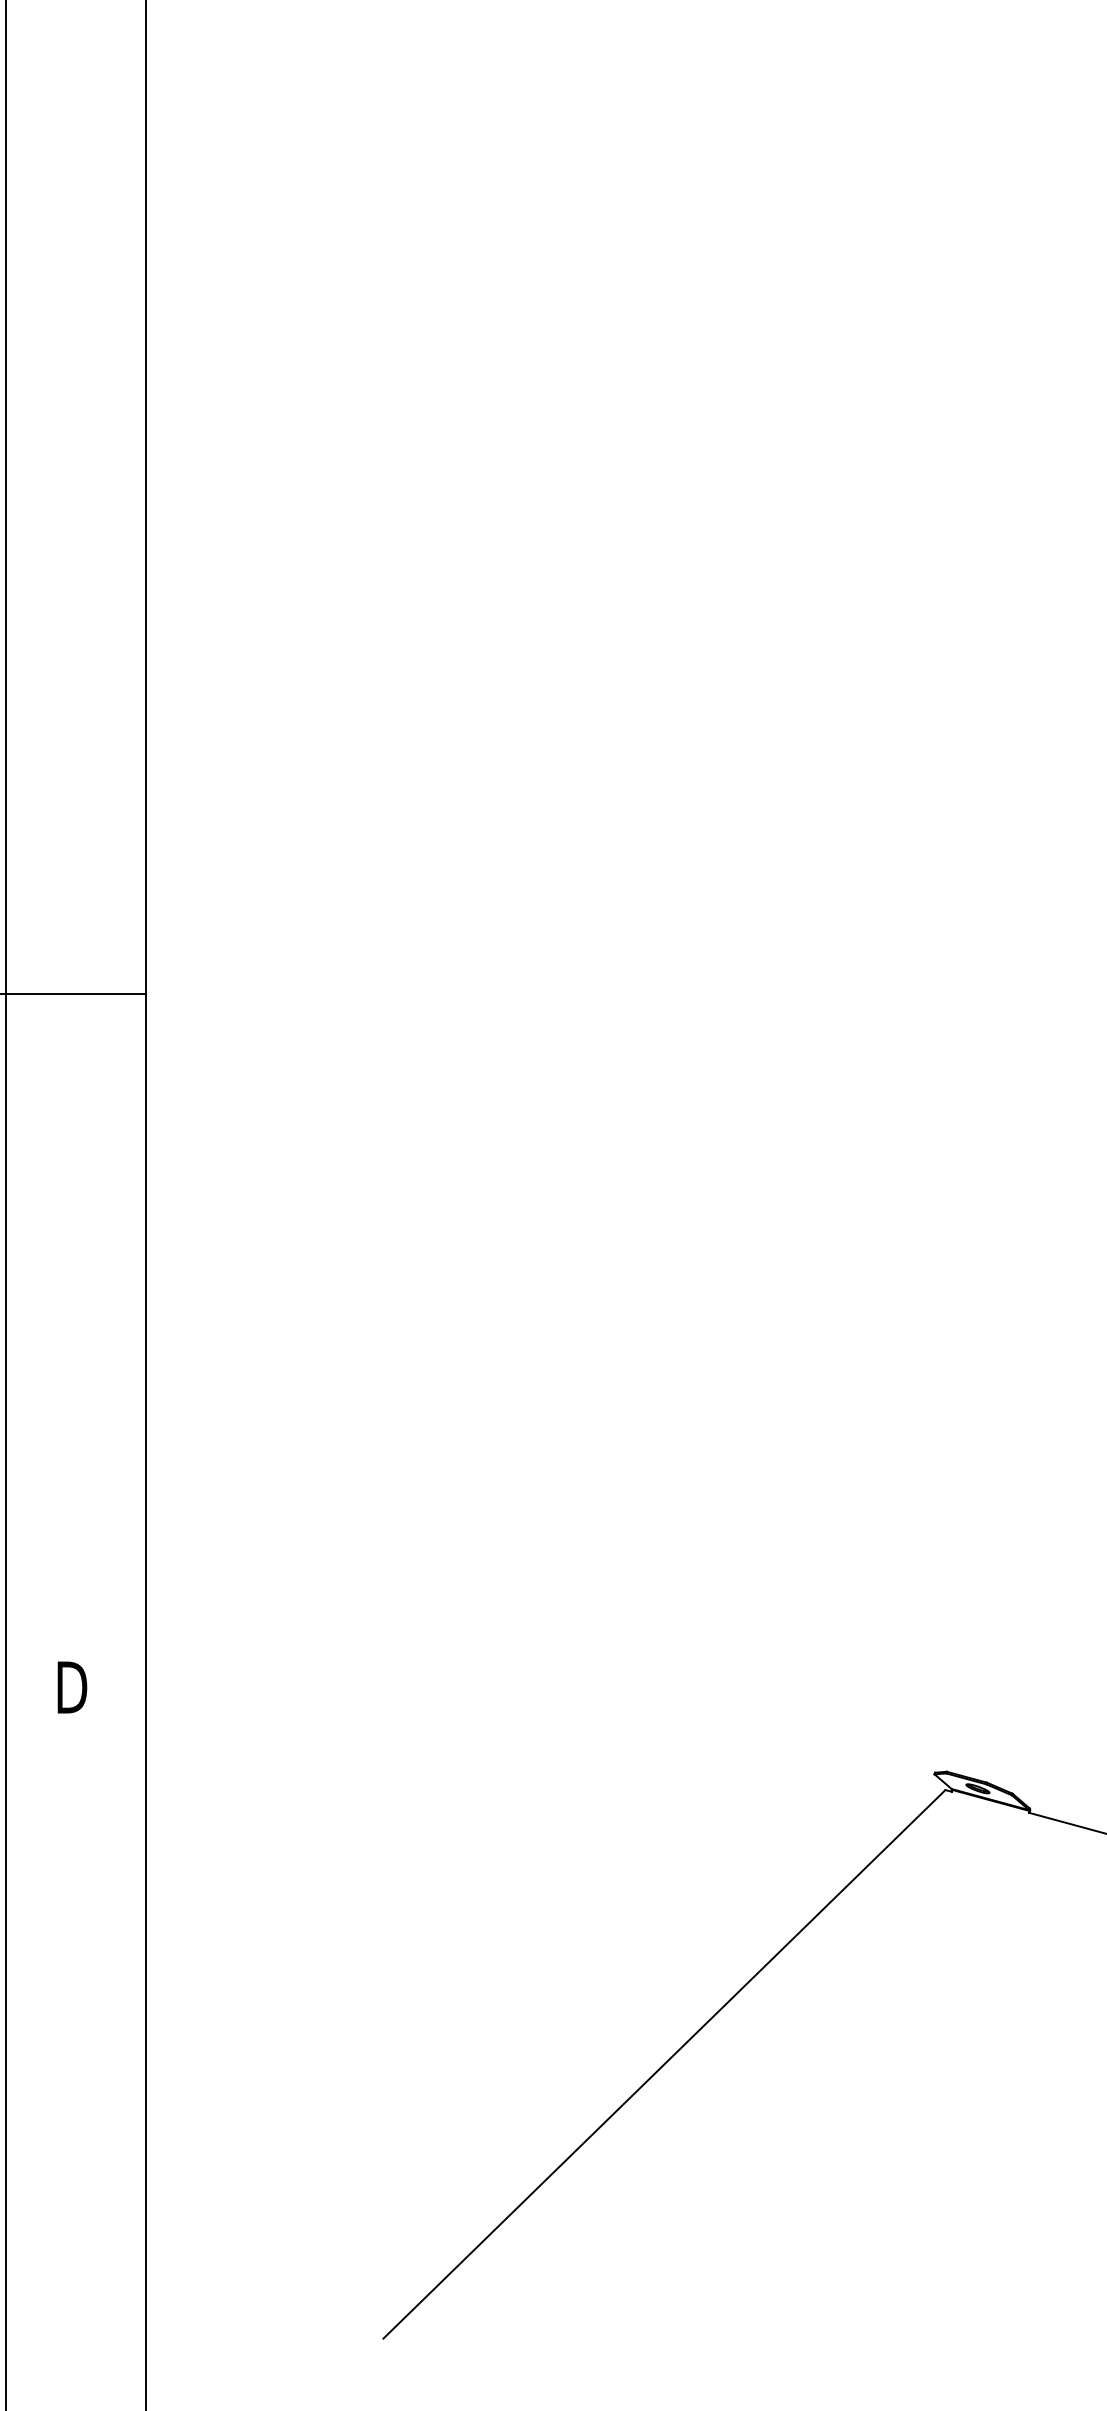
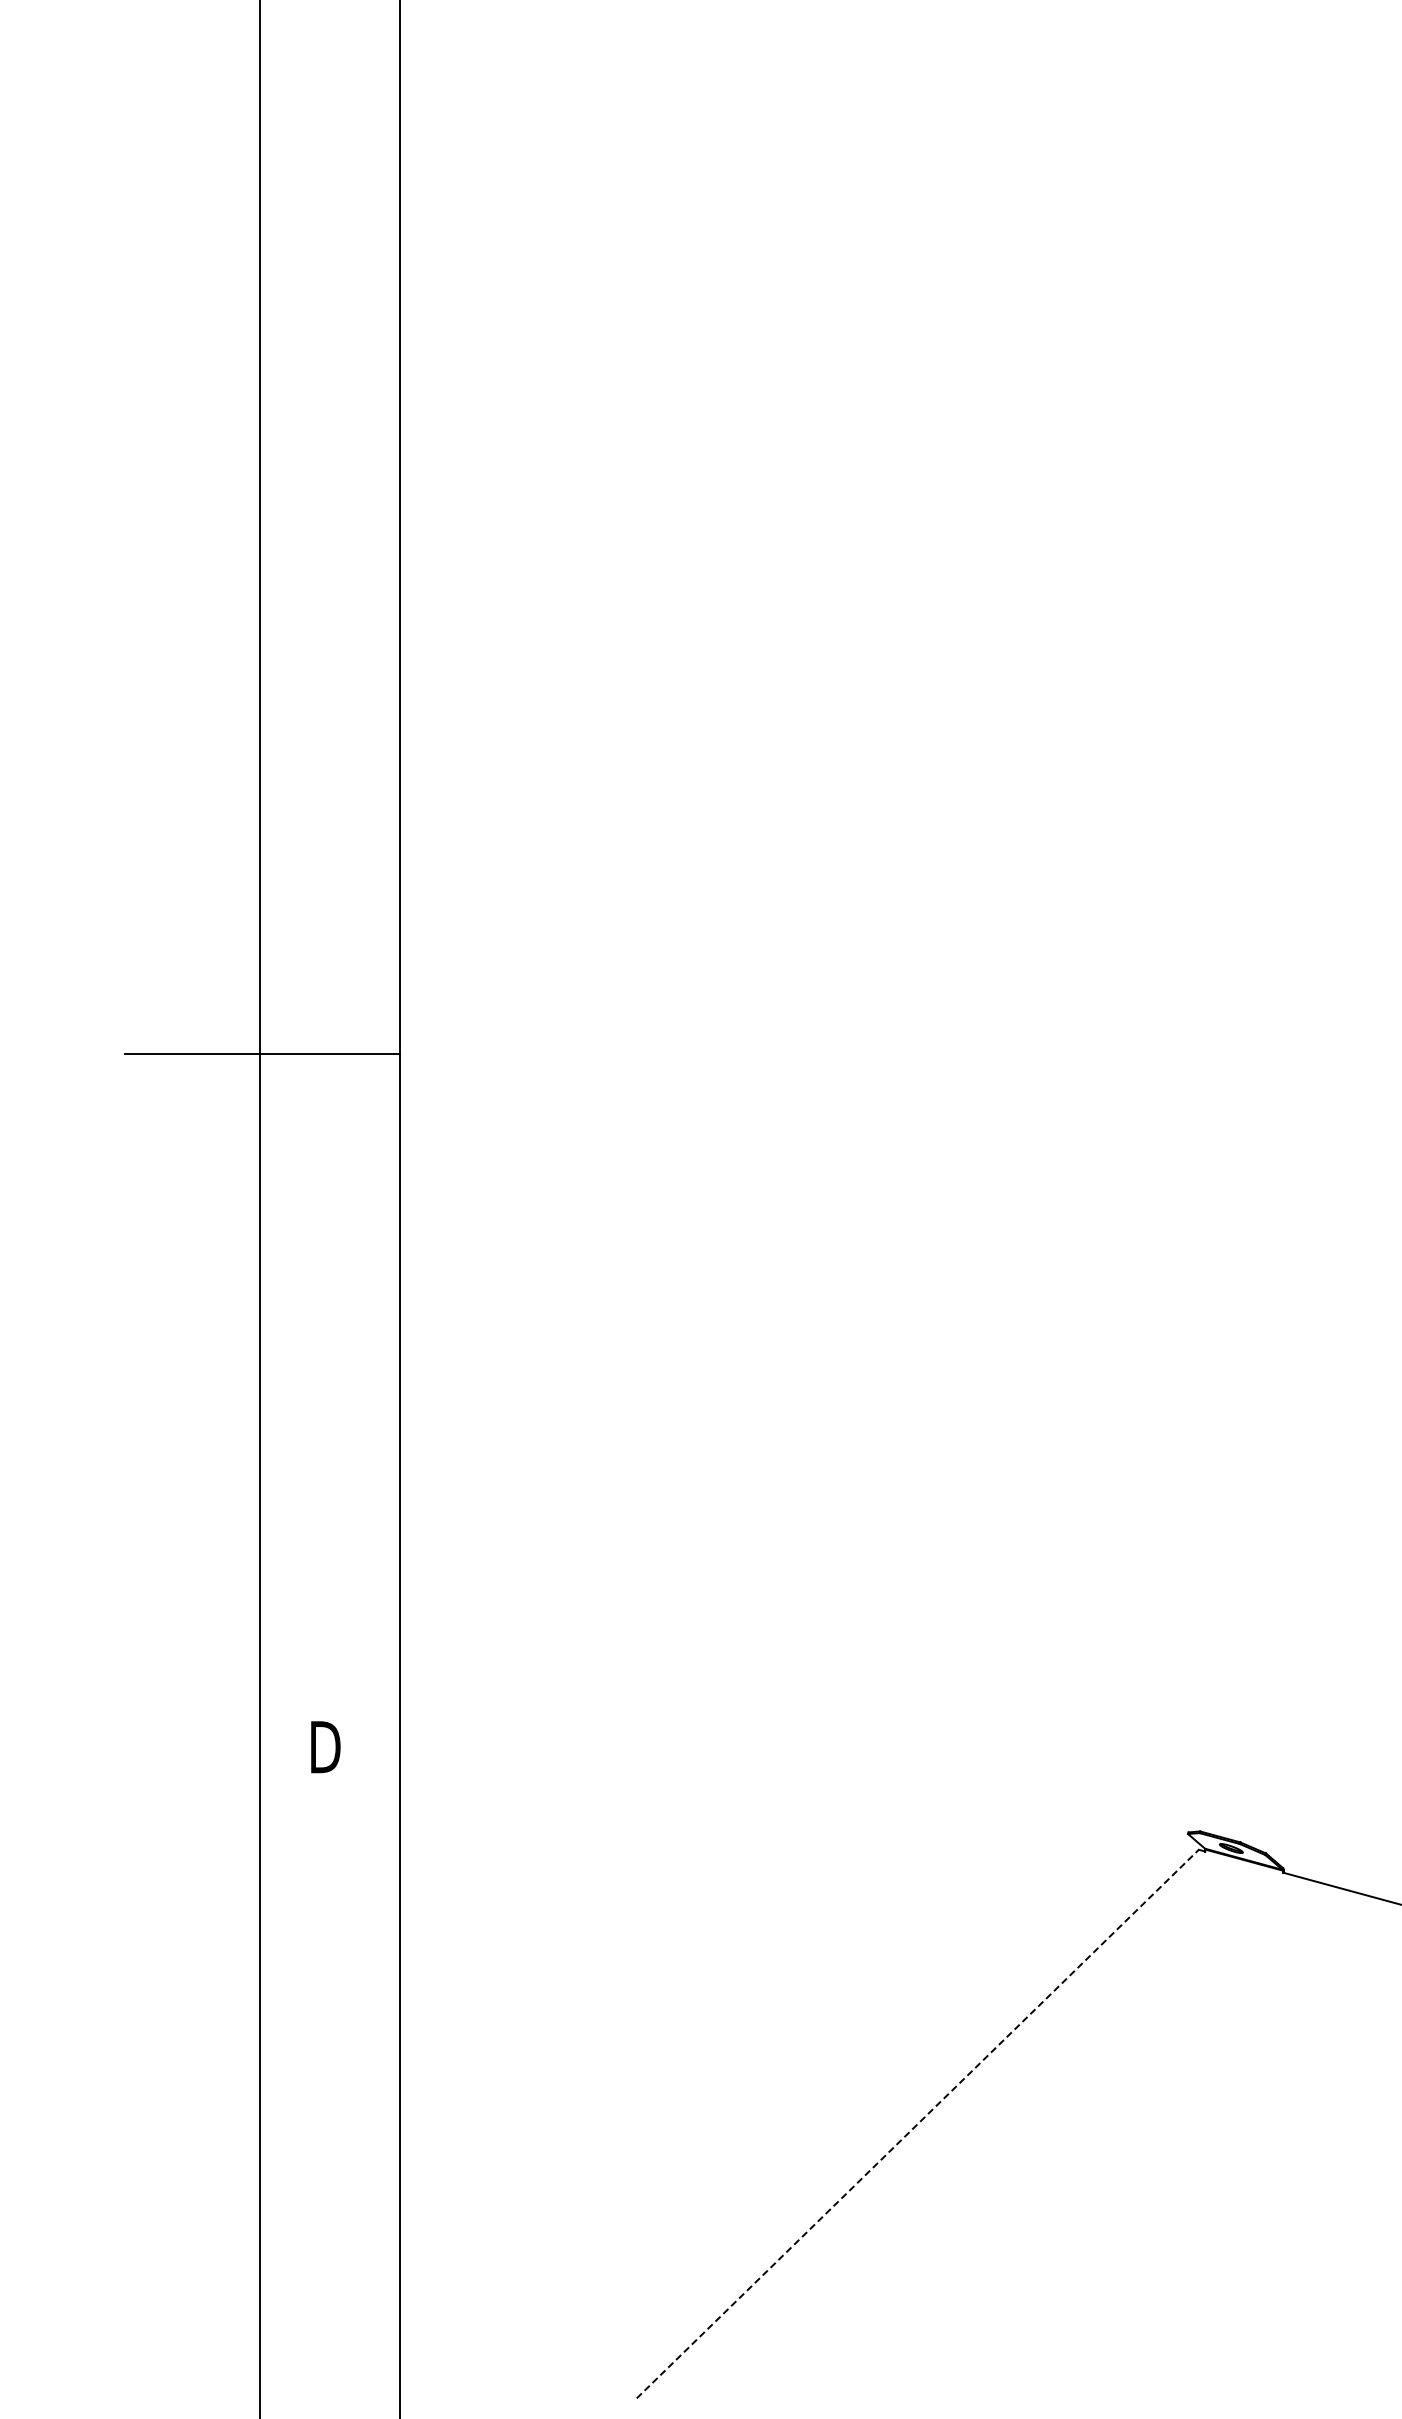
line: (664, 2064) -> (917, 2124), solid -> dashed

